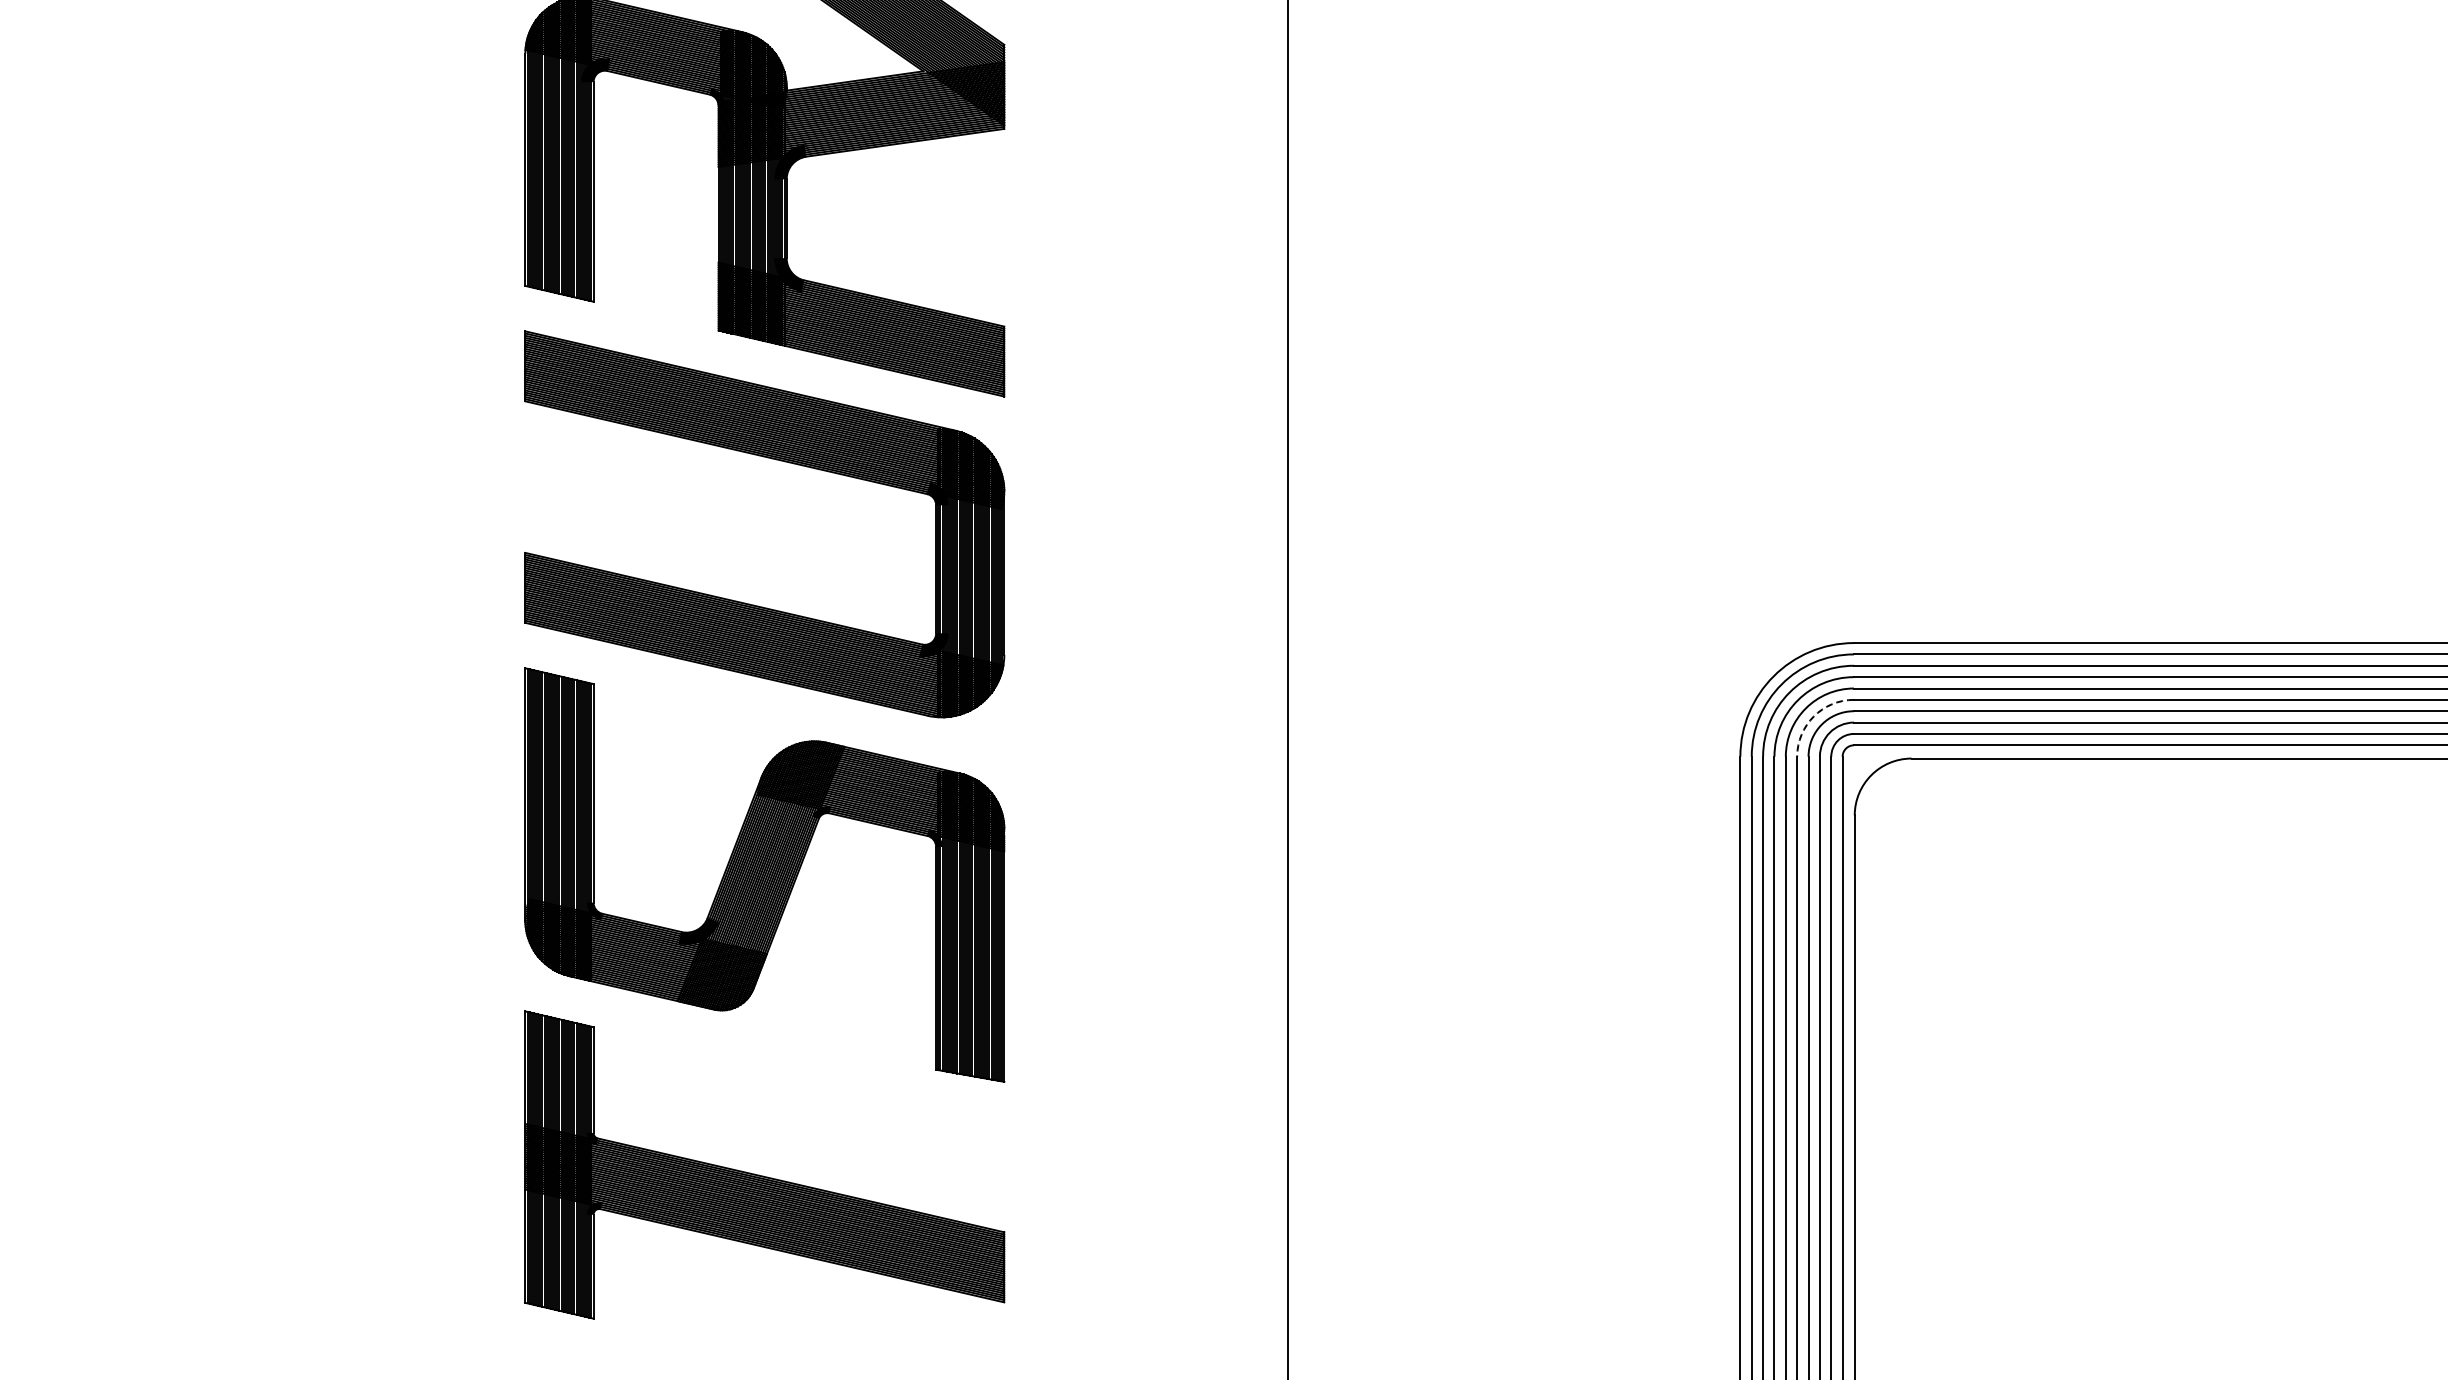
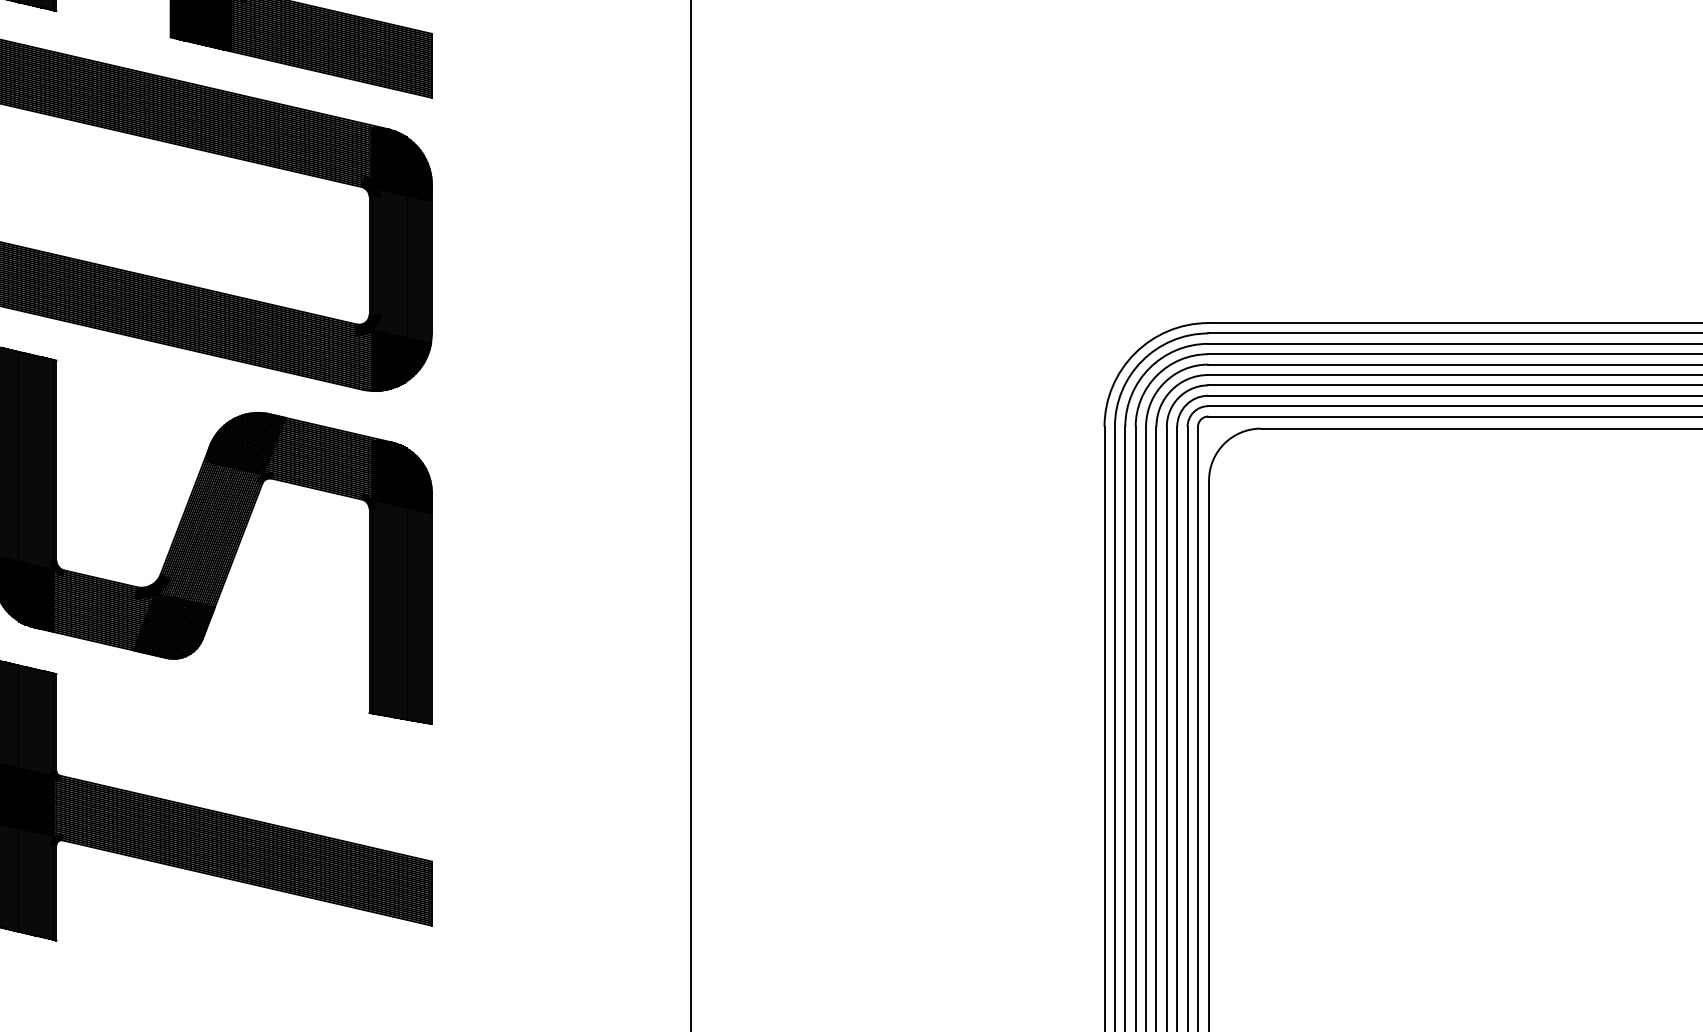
arc: (1813, 716) -> (1171, 390), dashed -> solid

